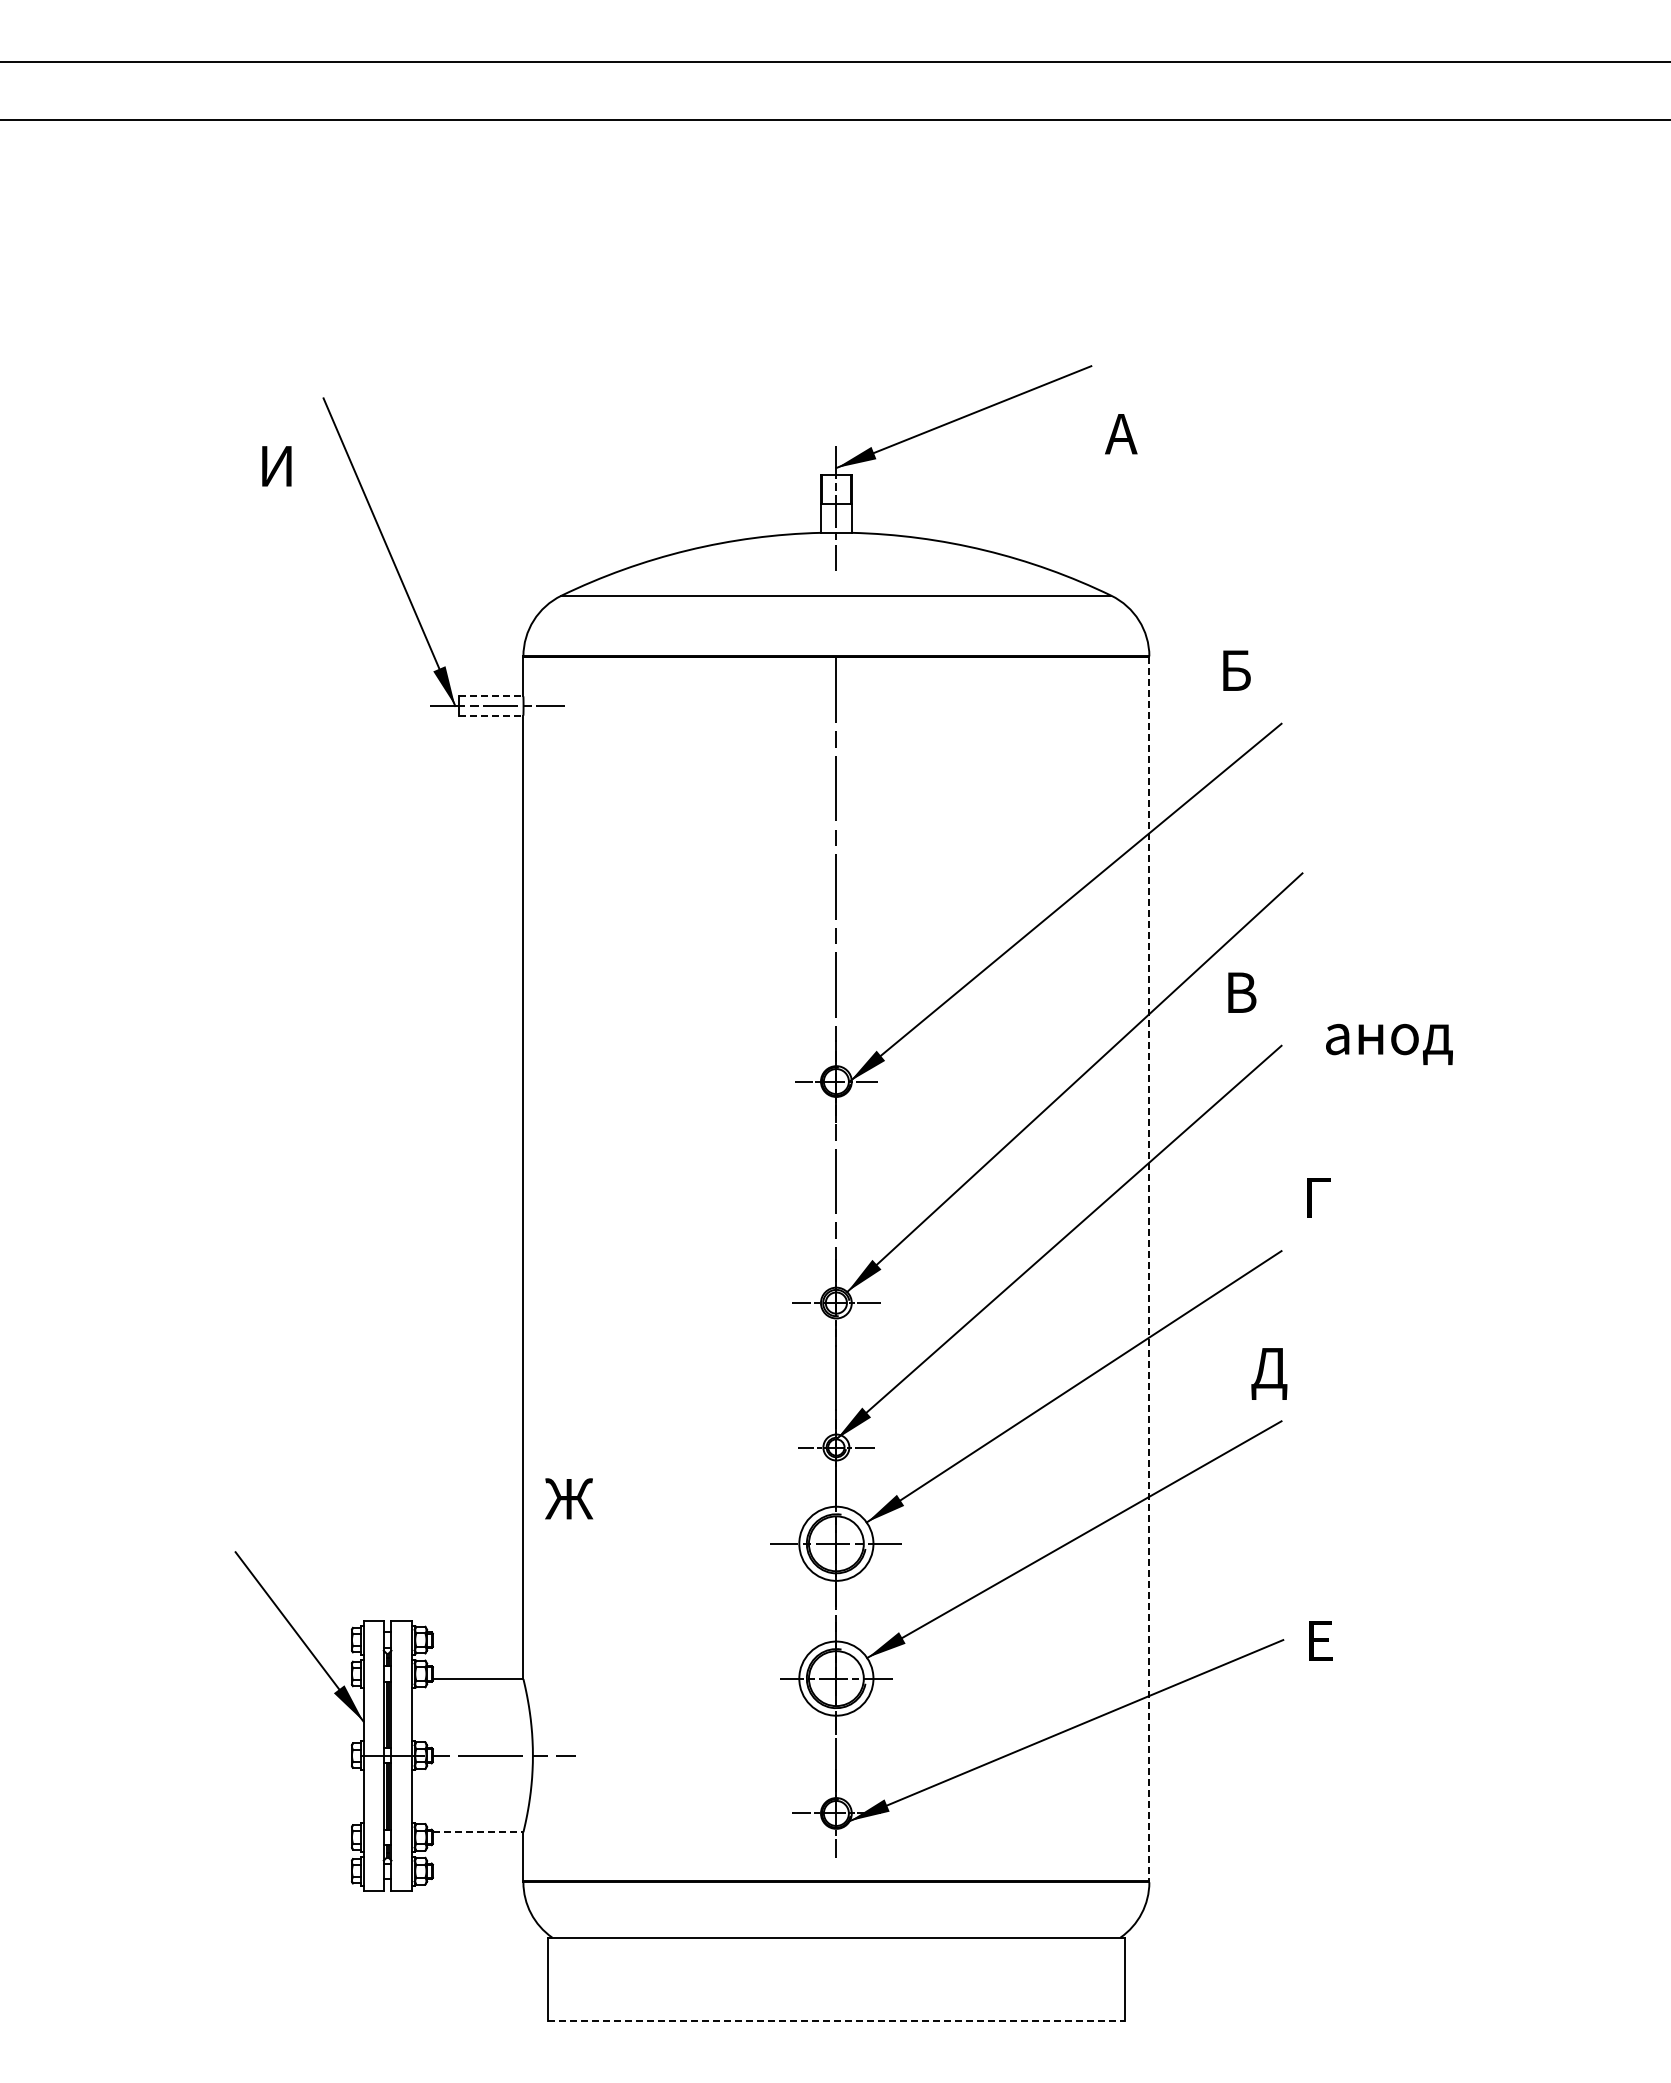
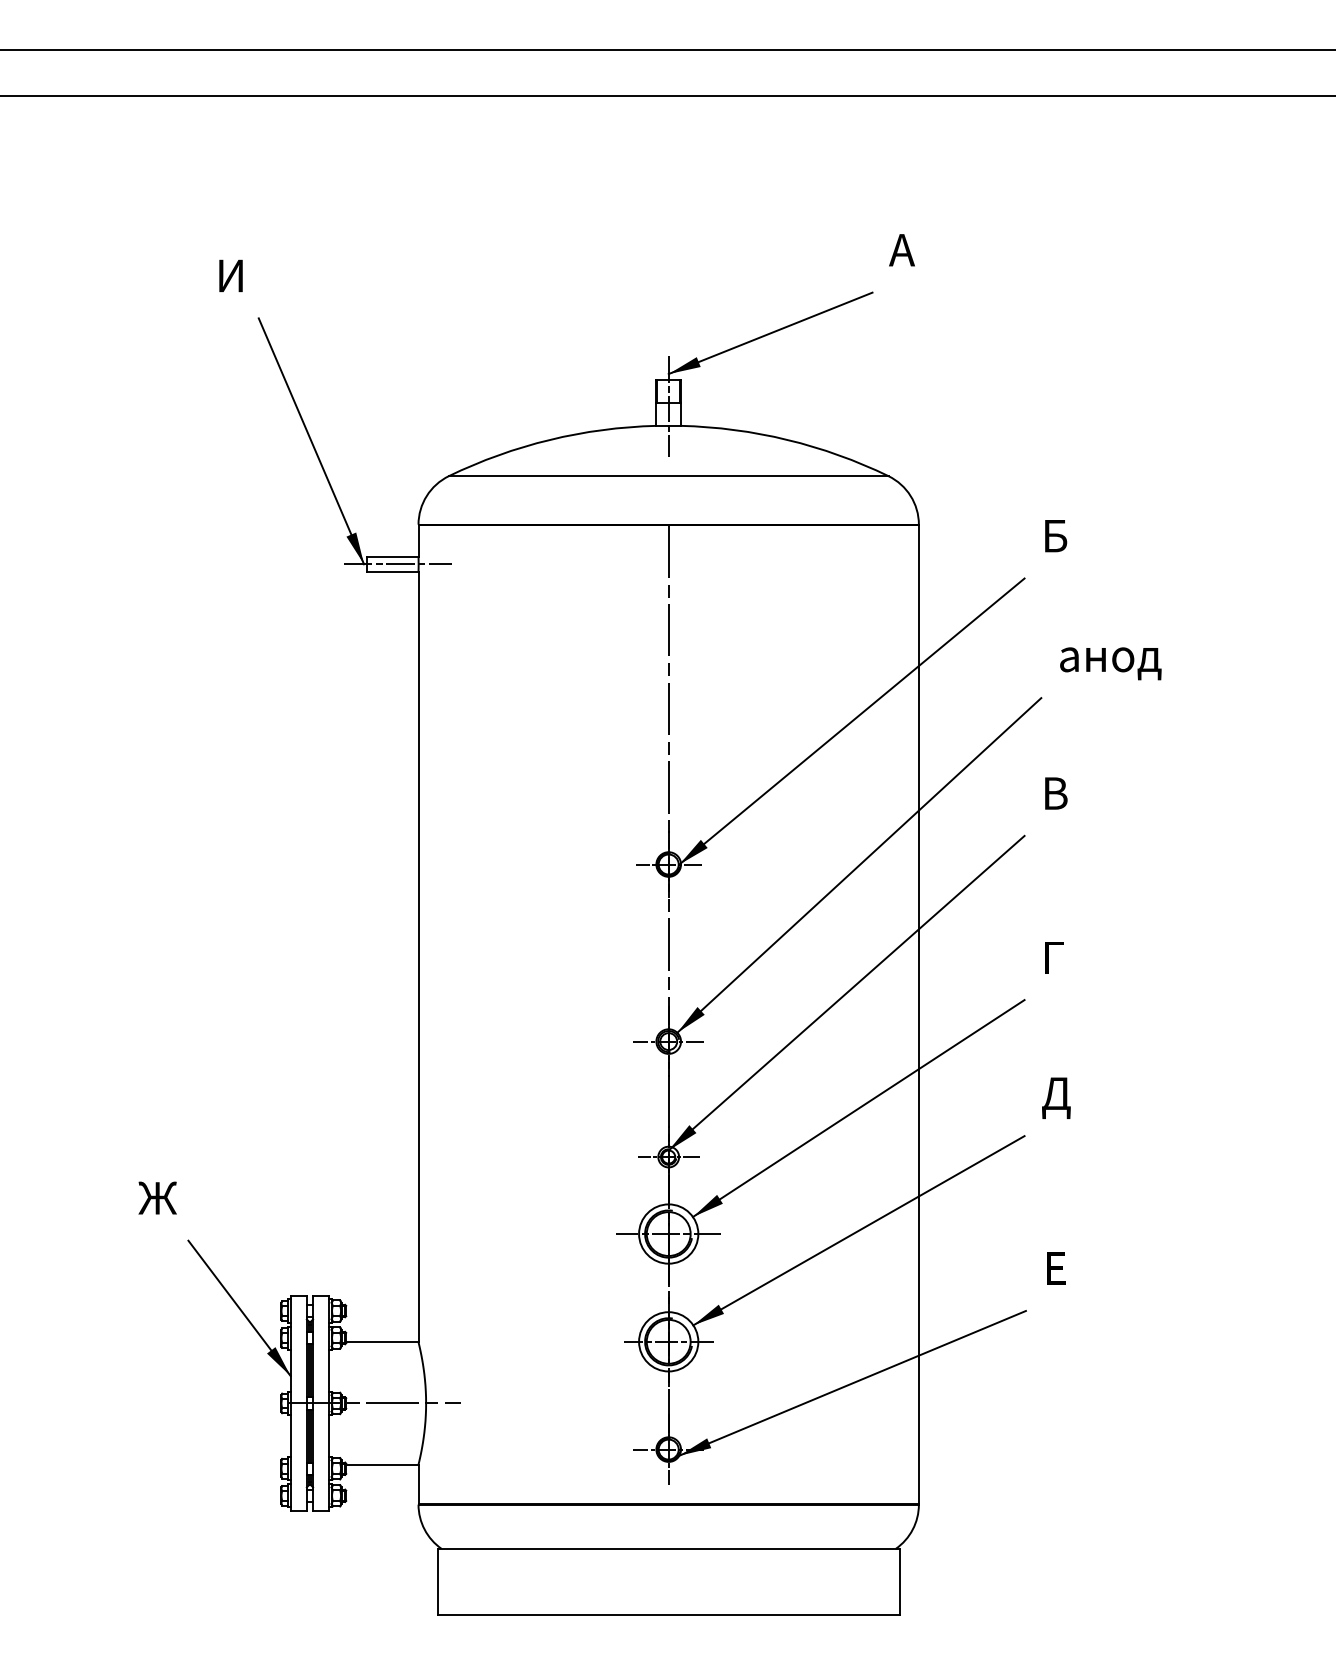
text: (1121, 434) -> (902, 250), moved
text: (276, 466) -> (230, 276), moved
text: (1236, 670) -> (1055, 535), moved
line: (491, 696) -> (393, 556), dashed -> solid
line: (491, 715) -> (393, 571), dashed -> solid
text: (1242, 992) -> (1056, 793), moved
text: (1389, 1044) -> (1110, 663), moved
line: (1149, 1269) -> (919, 1014), dashed -> solid
text: (1269, 1373) -> (1056, 1097), moved
text: (569, 1498) -> (157, 1197), moved
text: (1320, 1640) -> (1055, 1268), moved
line: (478, 1832) -> (382, 1464), dashed -> solid
line: (836, 2020) -> (668, 1615), dashed -> solid

